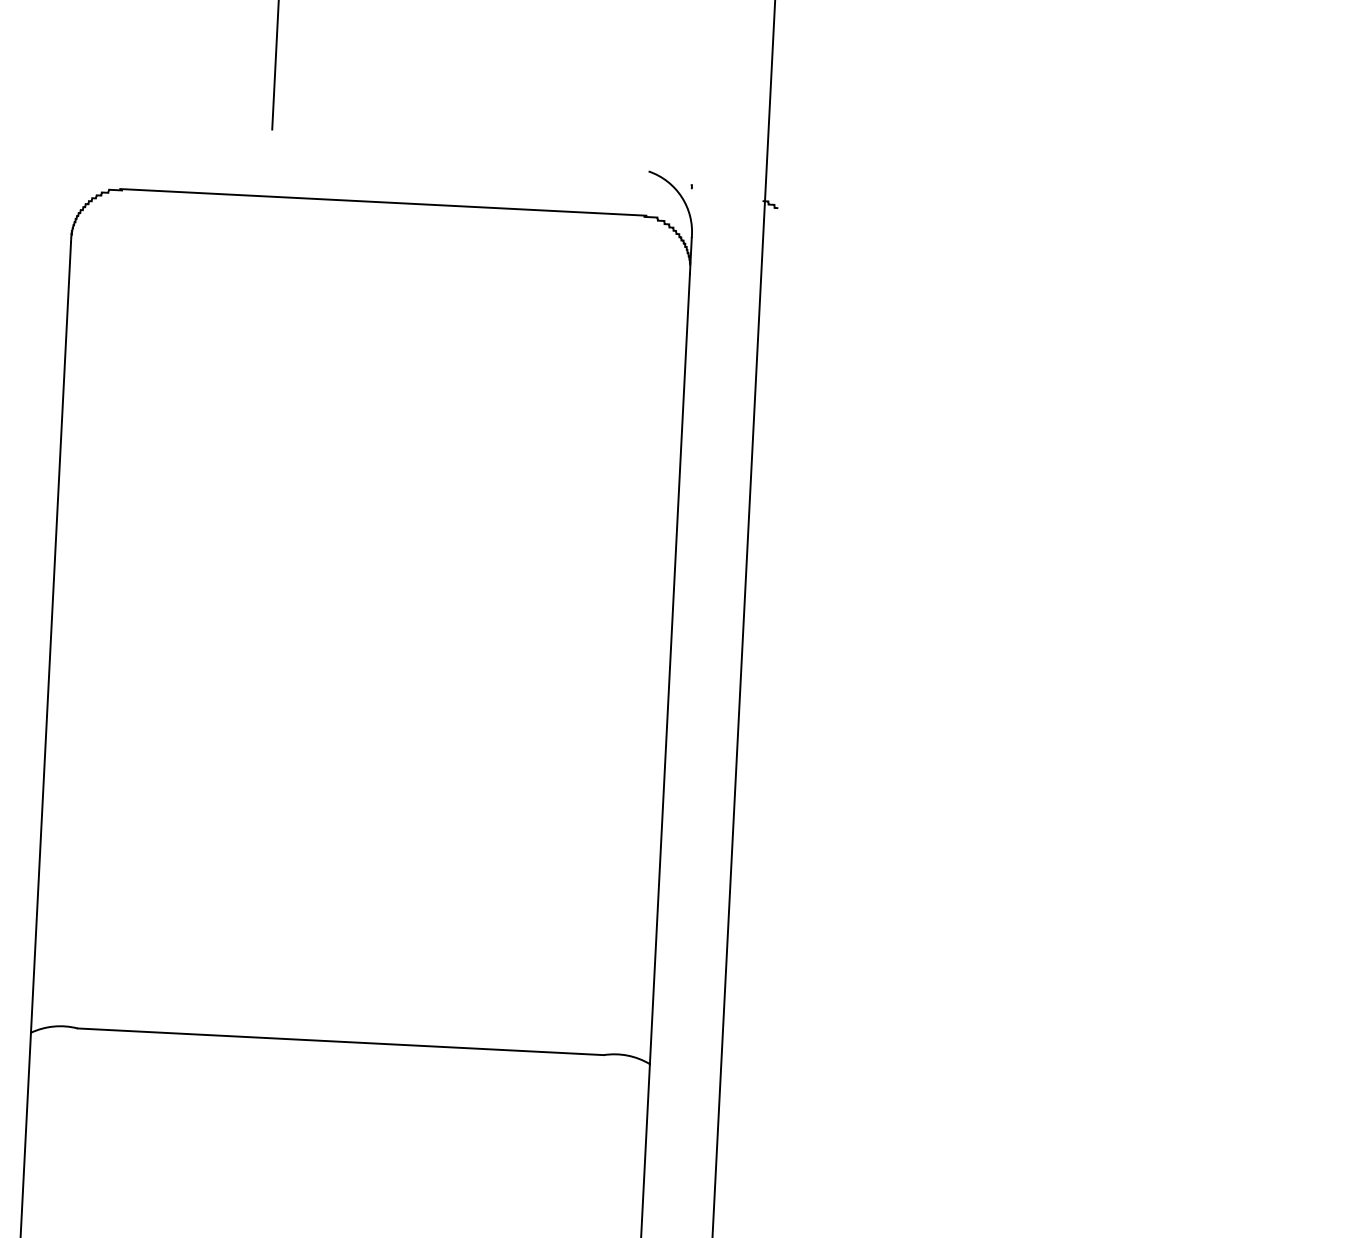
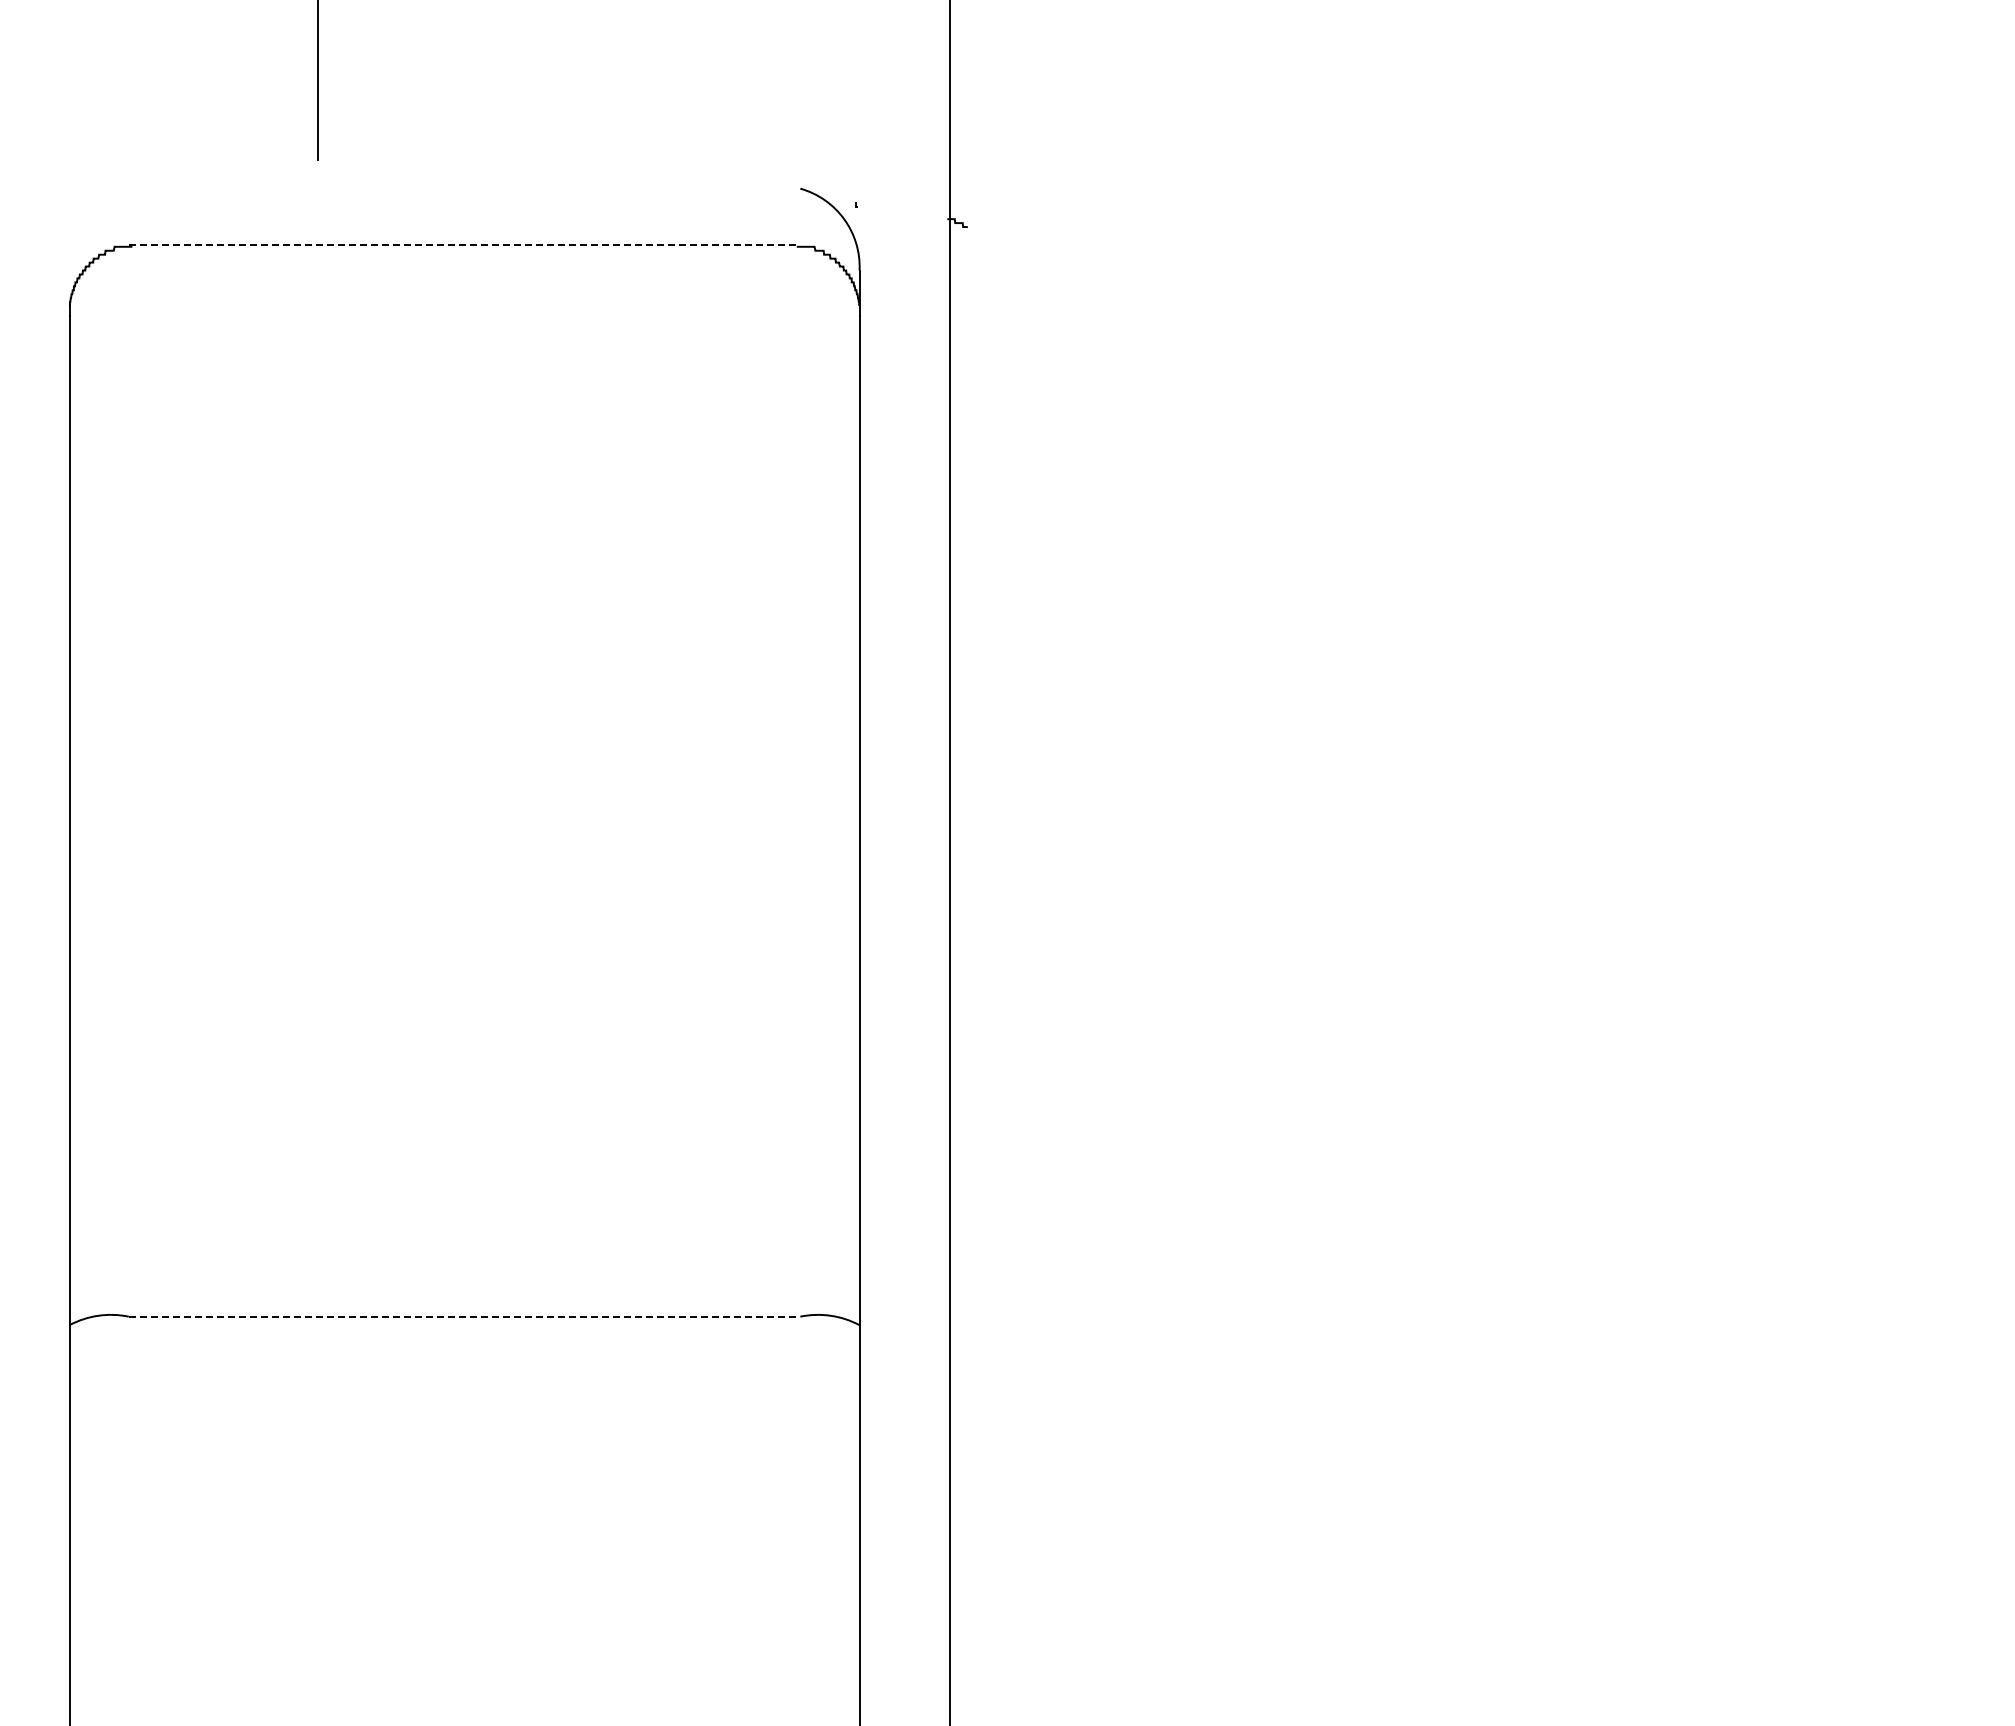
line: (383, 202) -> (464, 245), solid -> dashed
line: (340, 1041) -> (464, 1316), solid -> dashed

